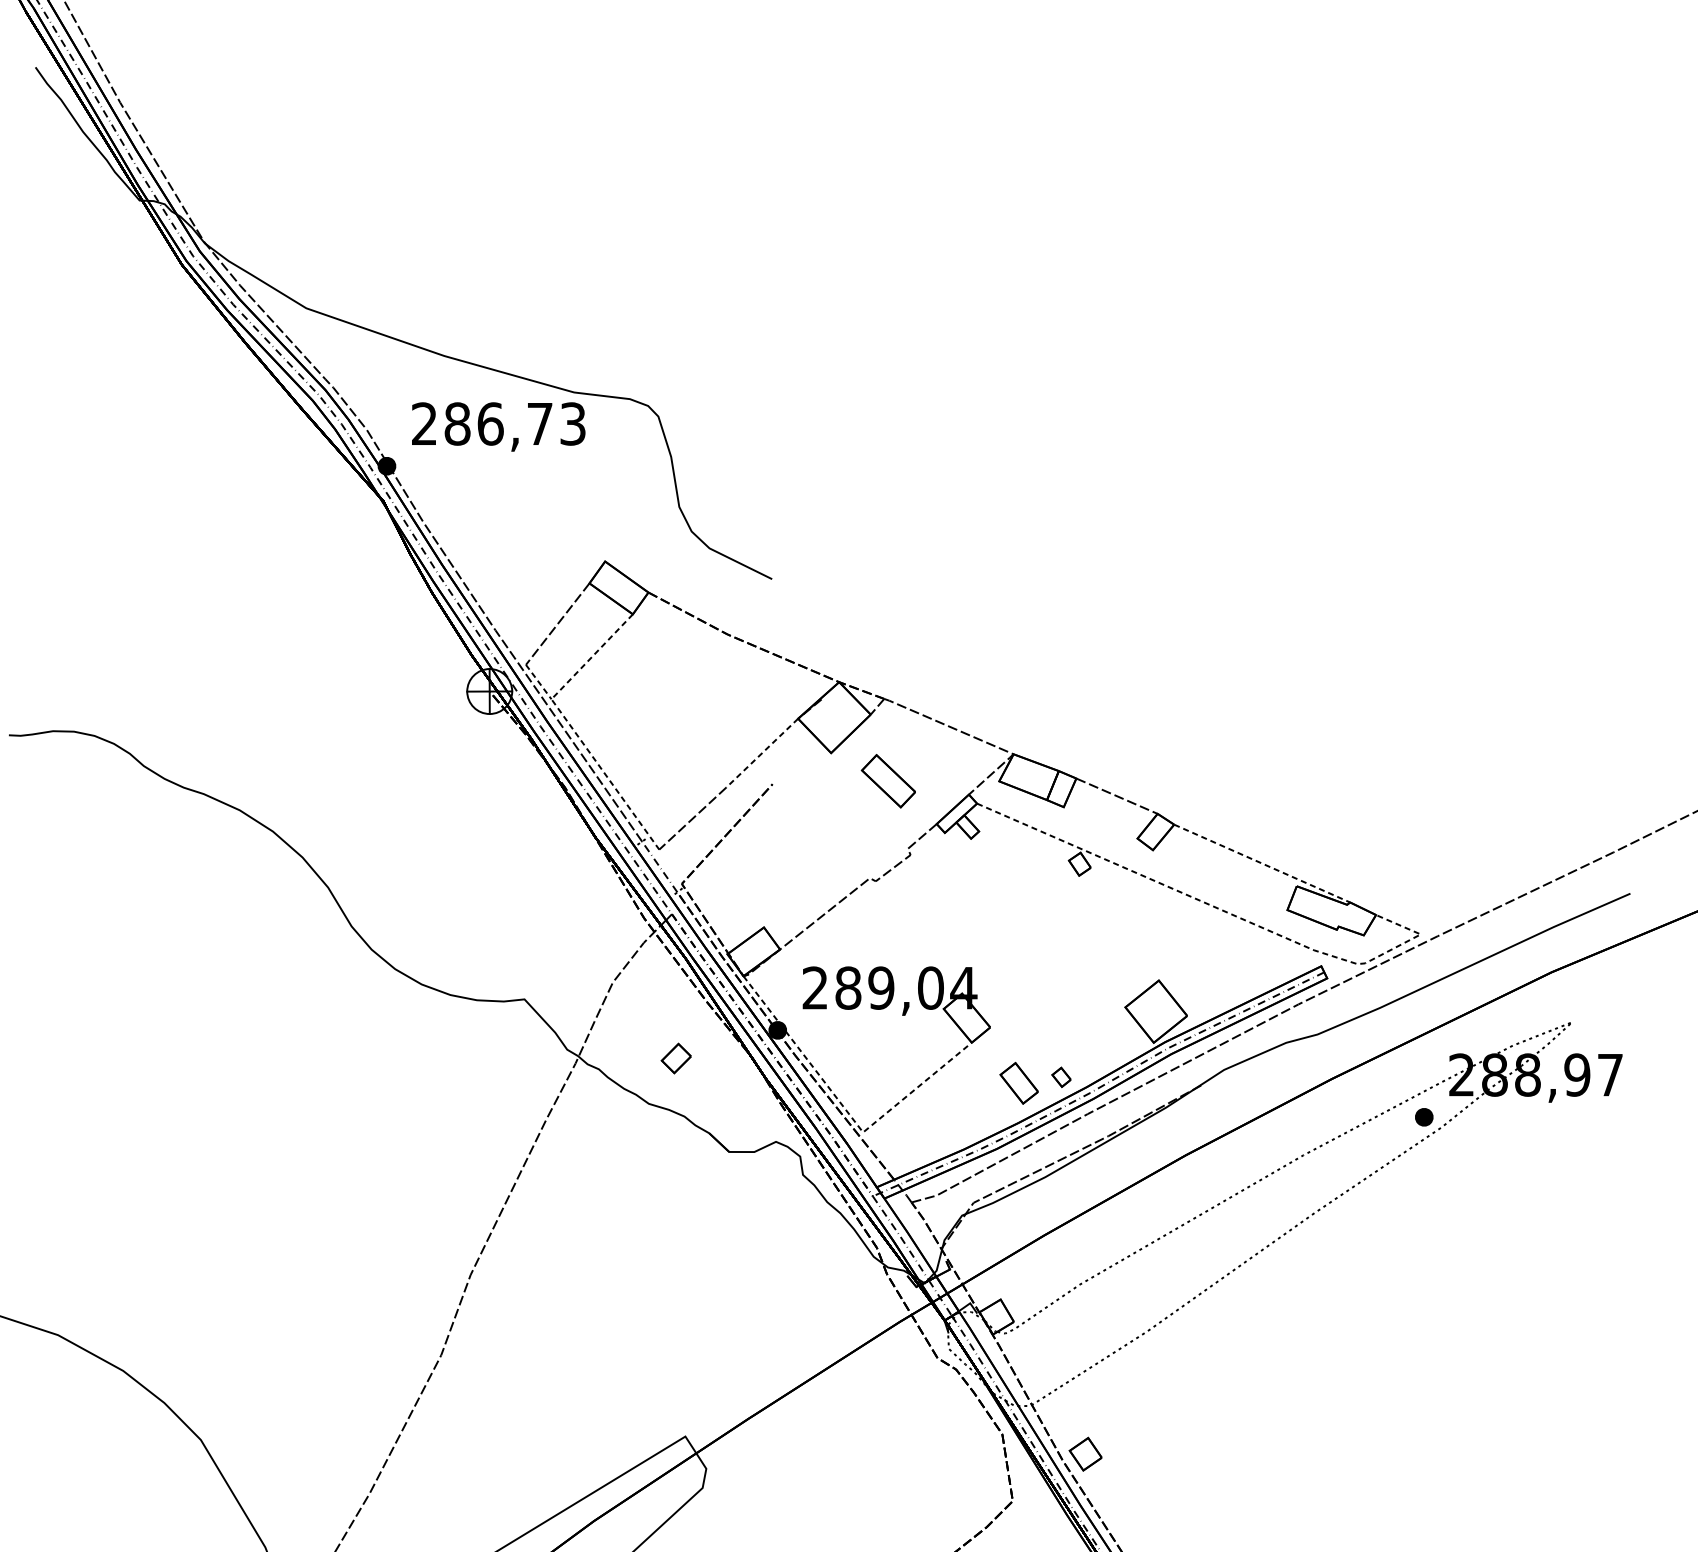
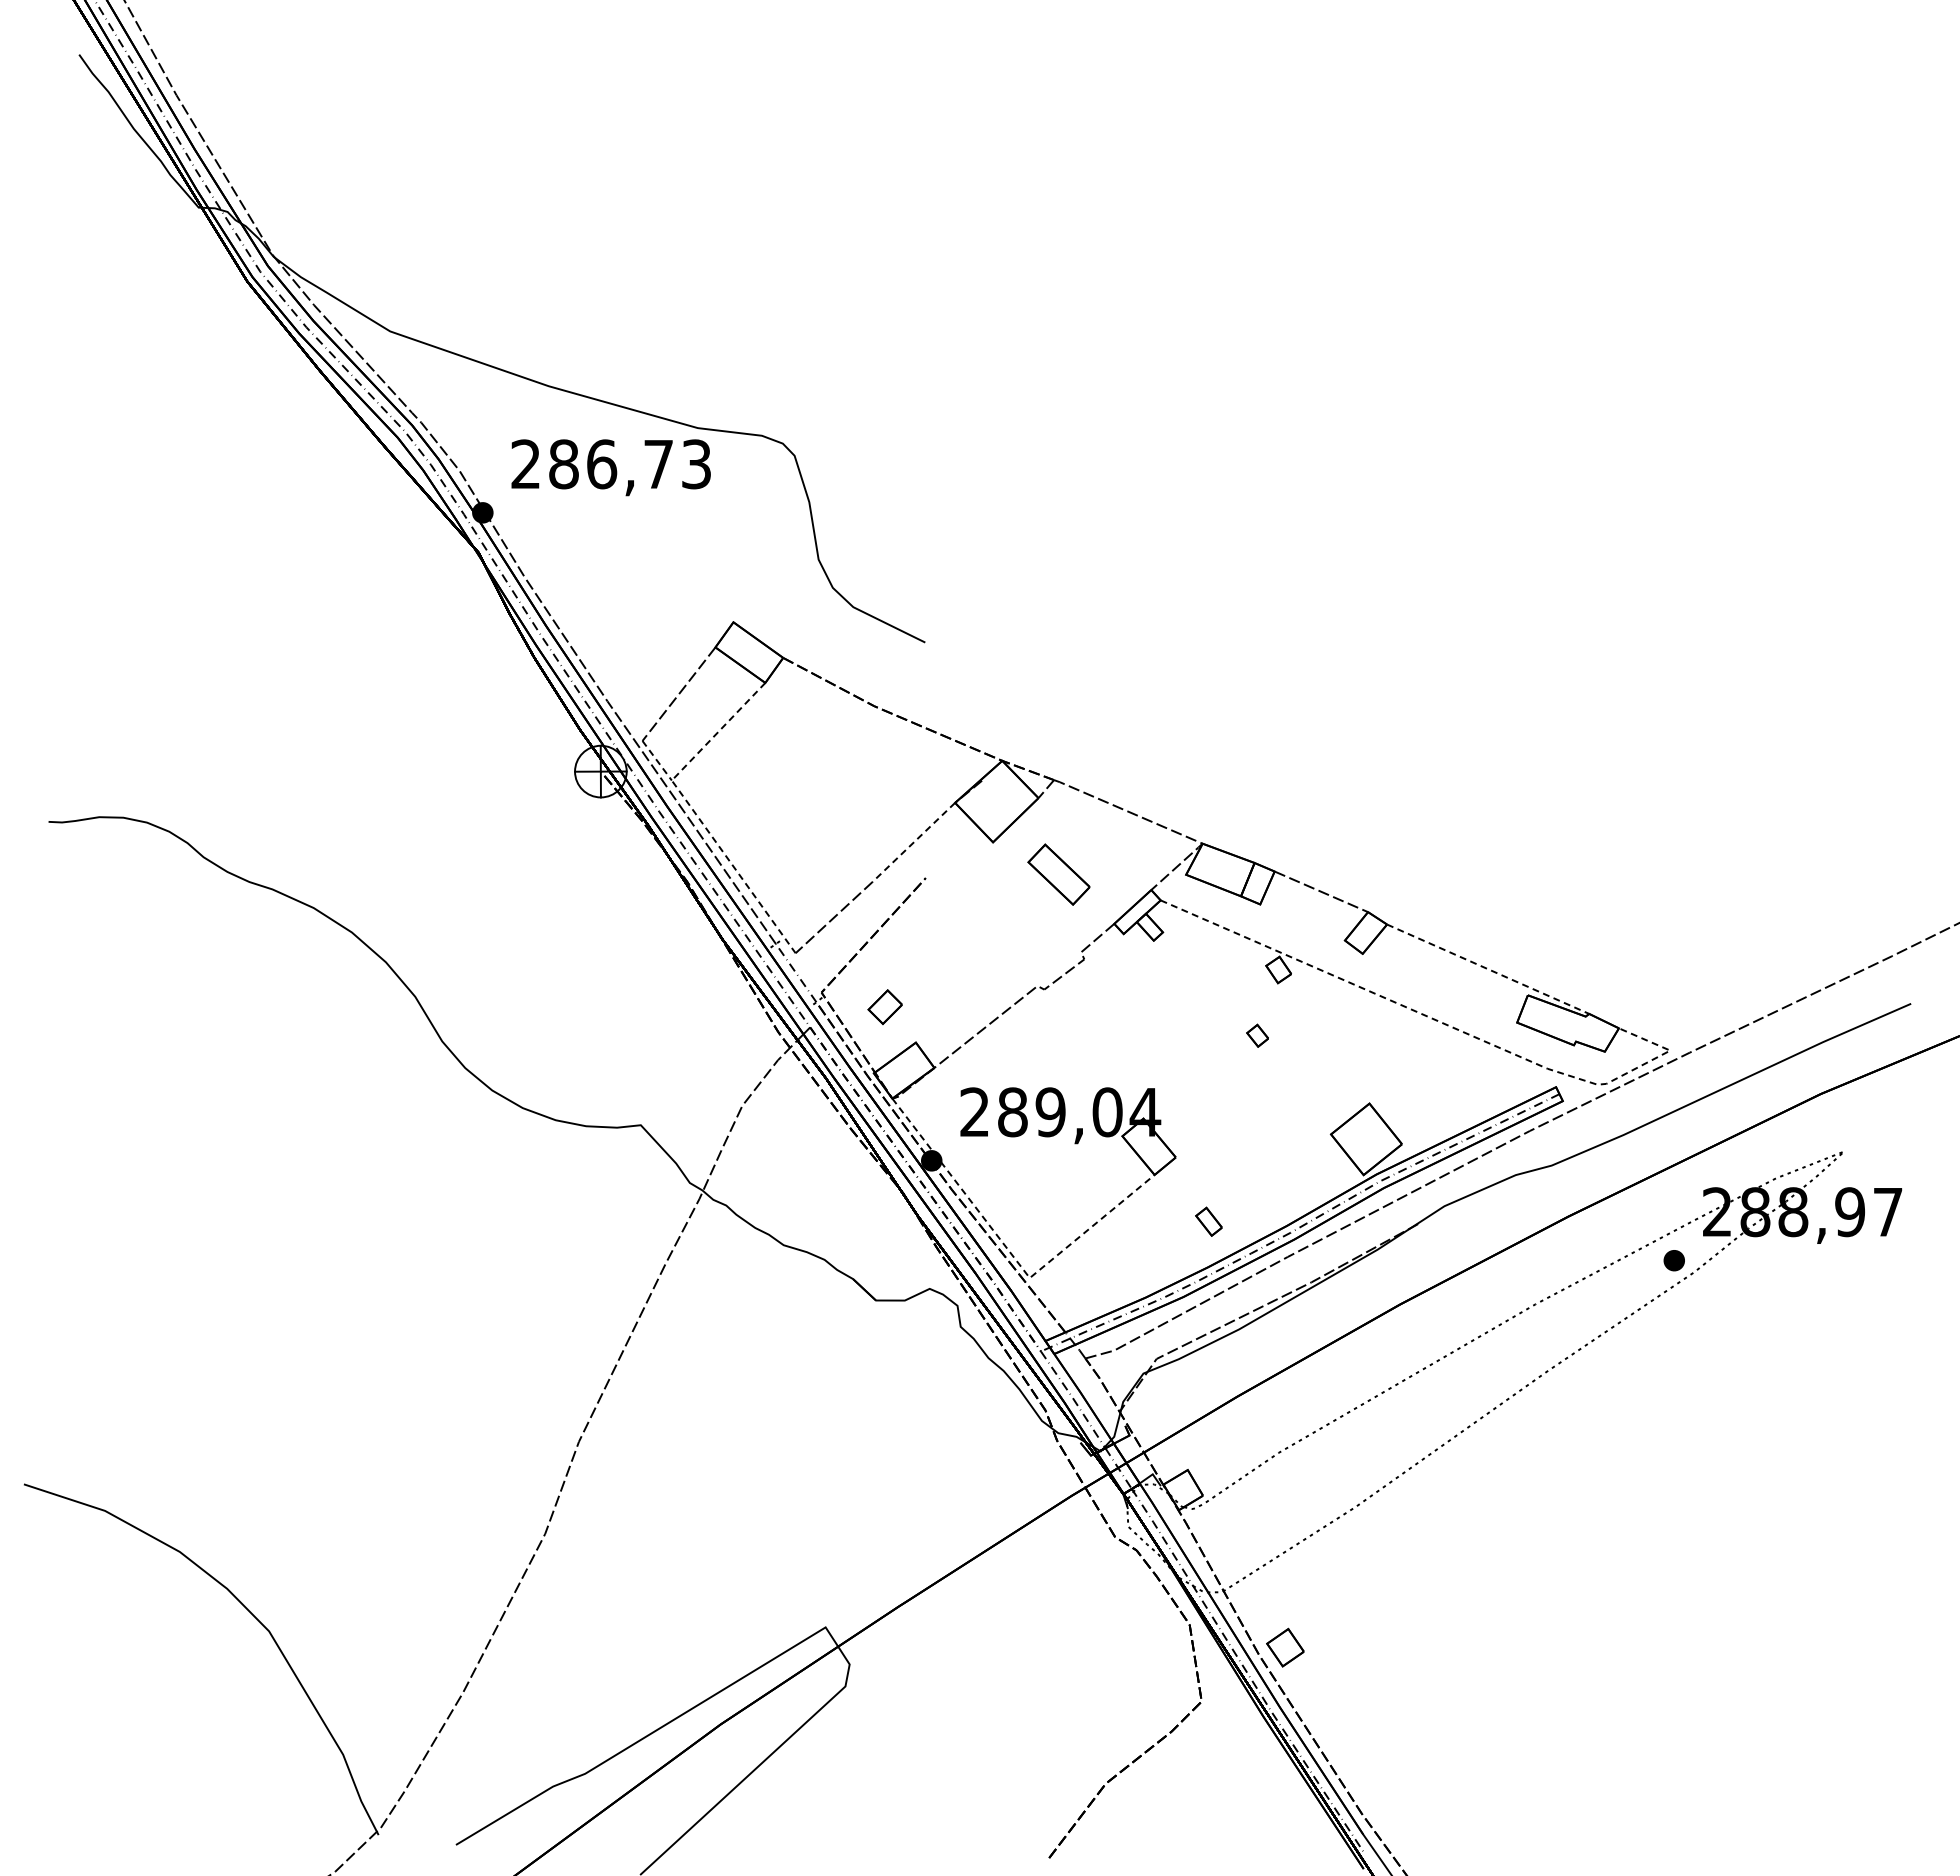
part: (675, 1057) -> (884, 1006), moved
part: (1061, 1077) -> (1257, 1035), moved
part: (1018, 1083) -> (1208, 1221), size x0.6

